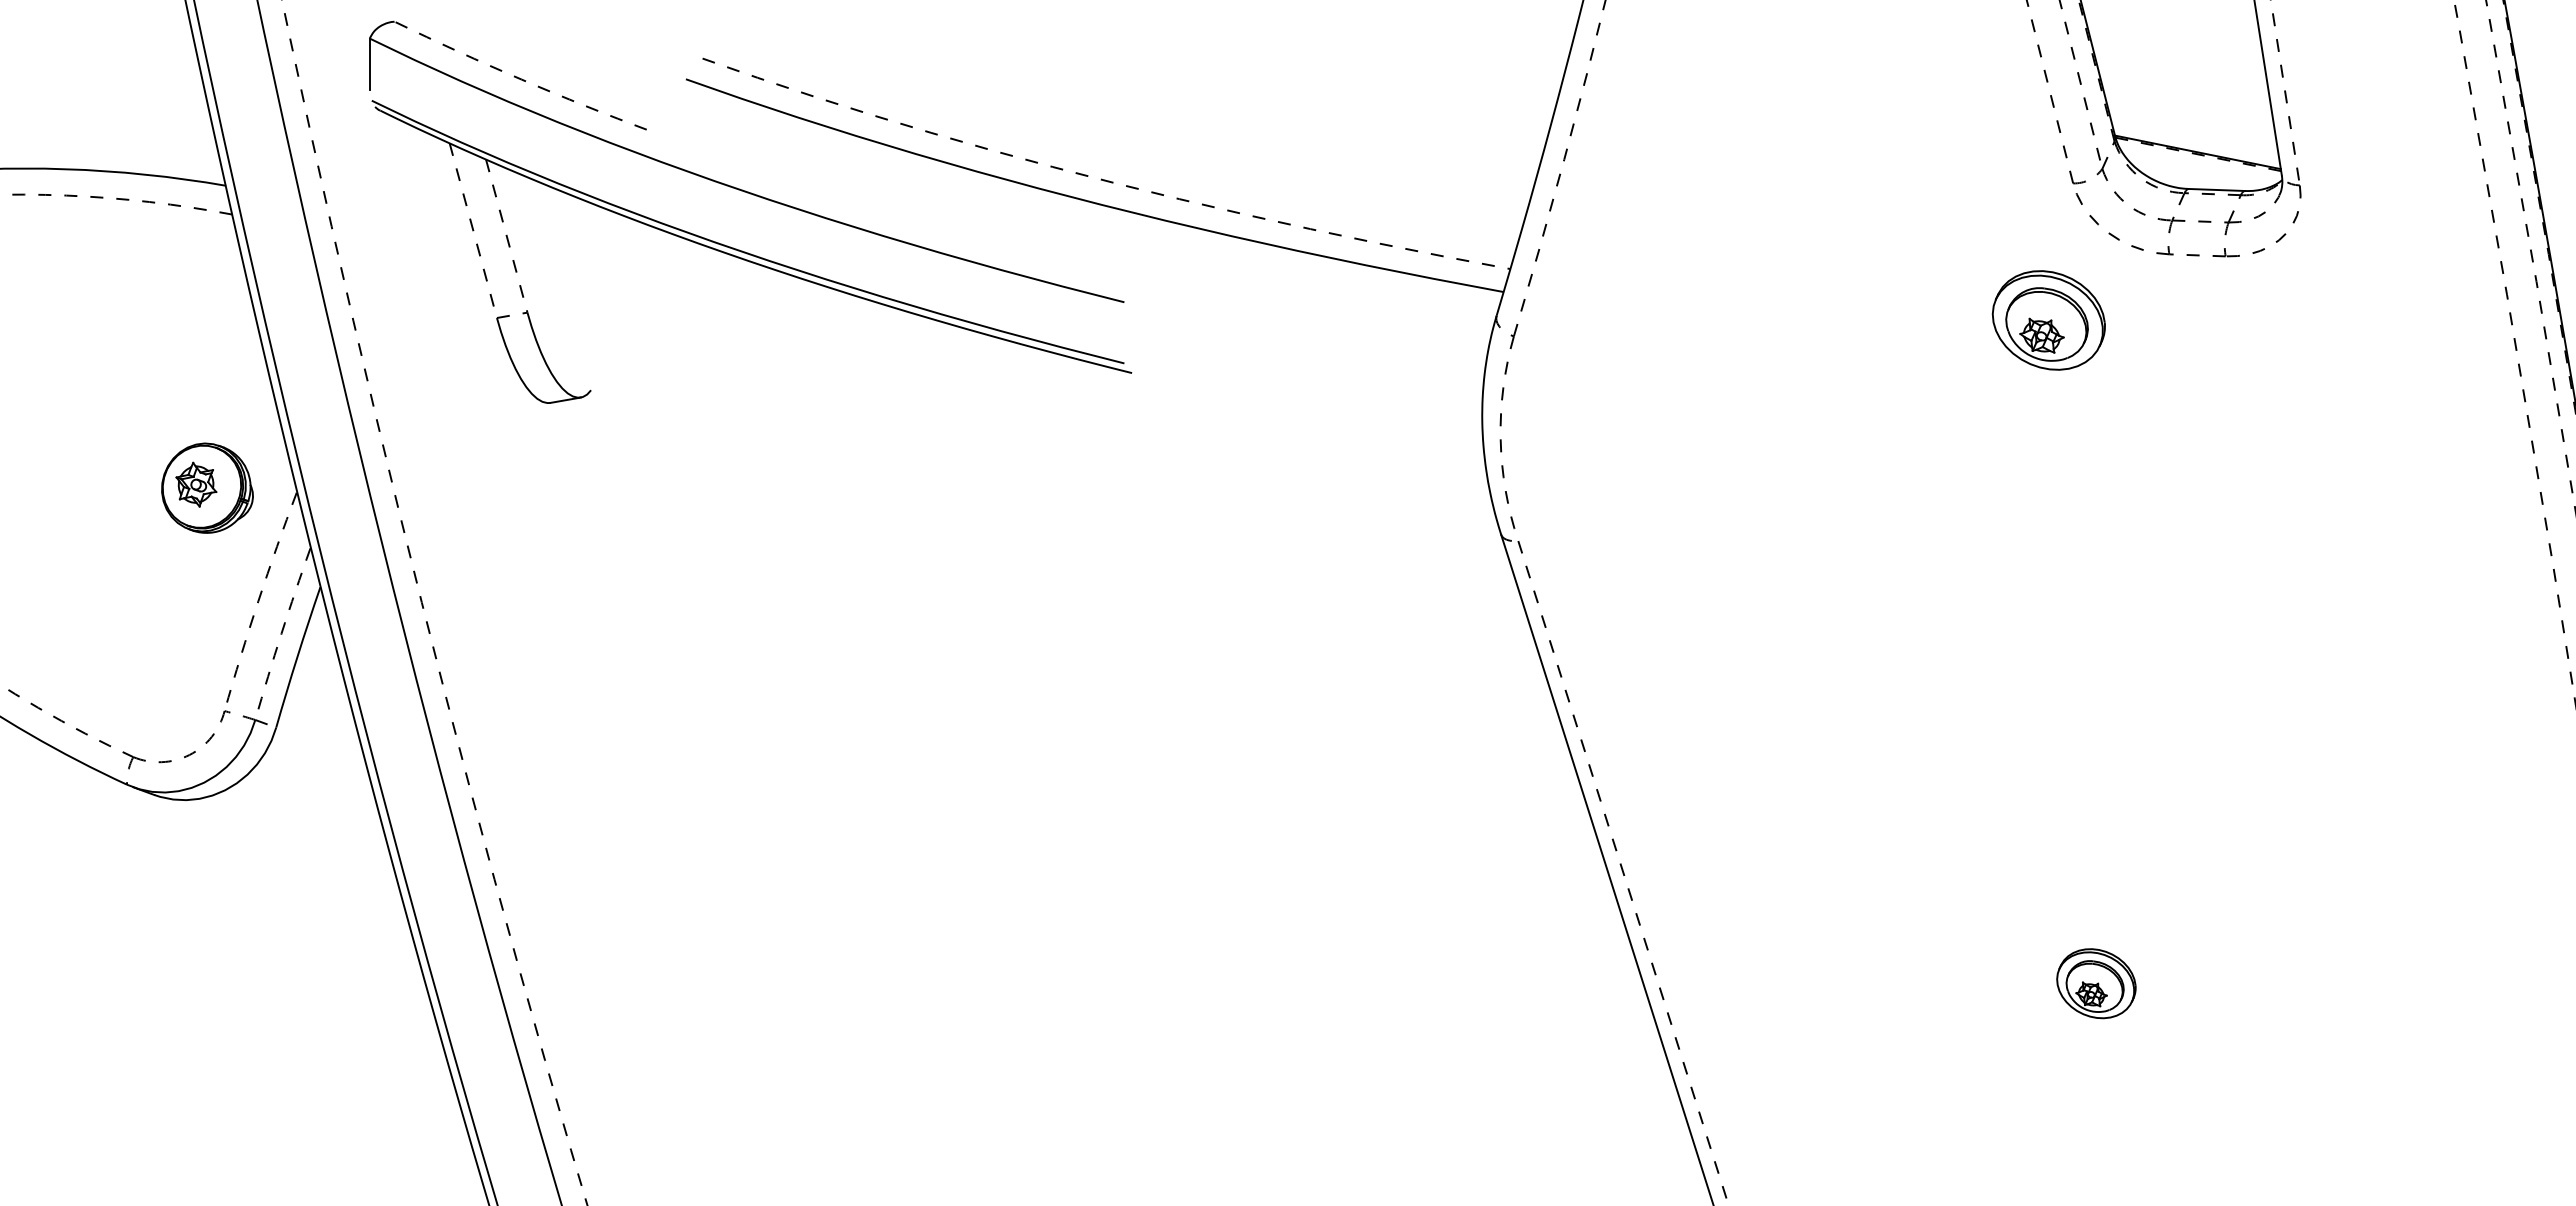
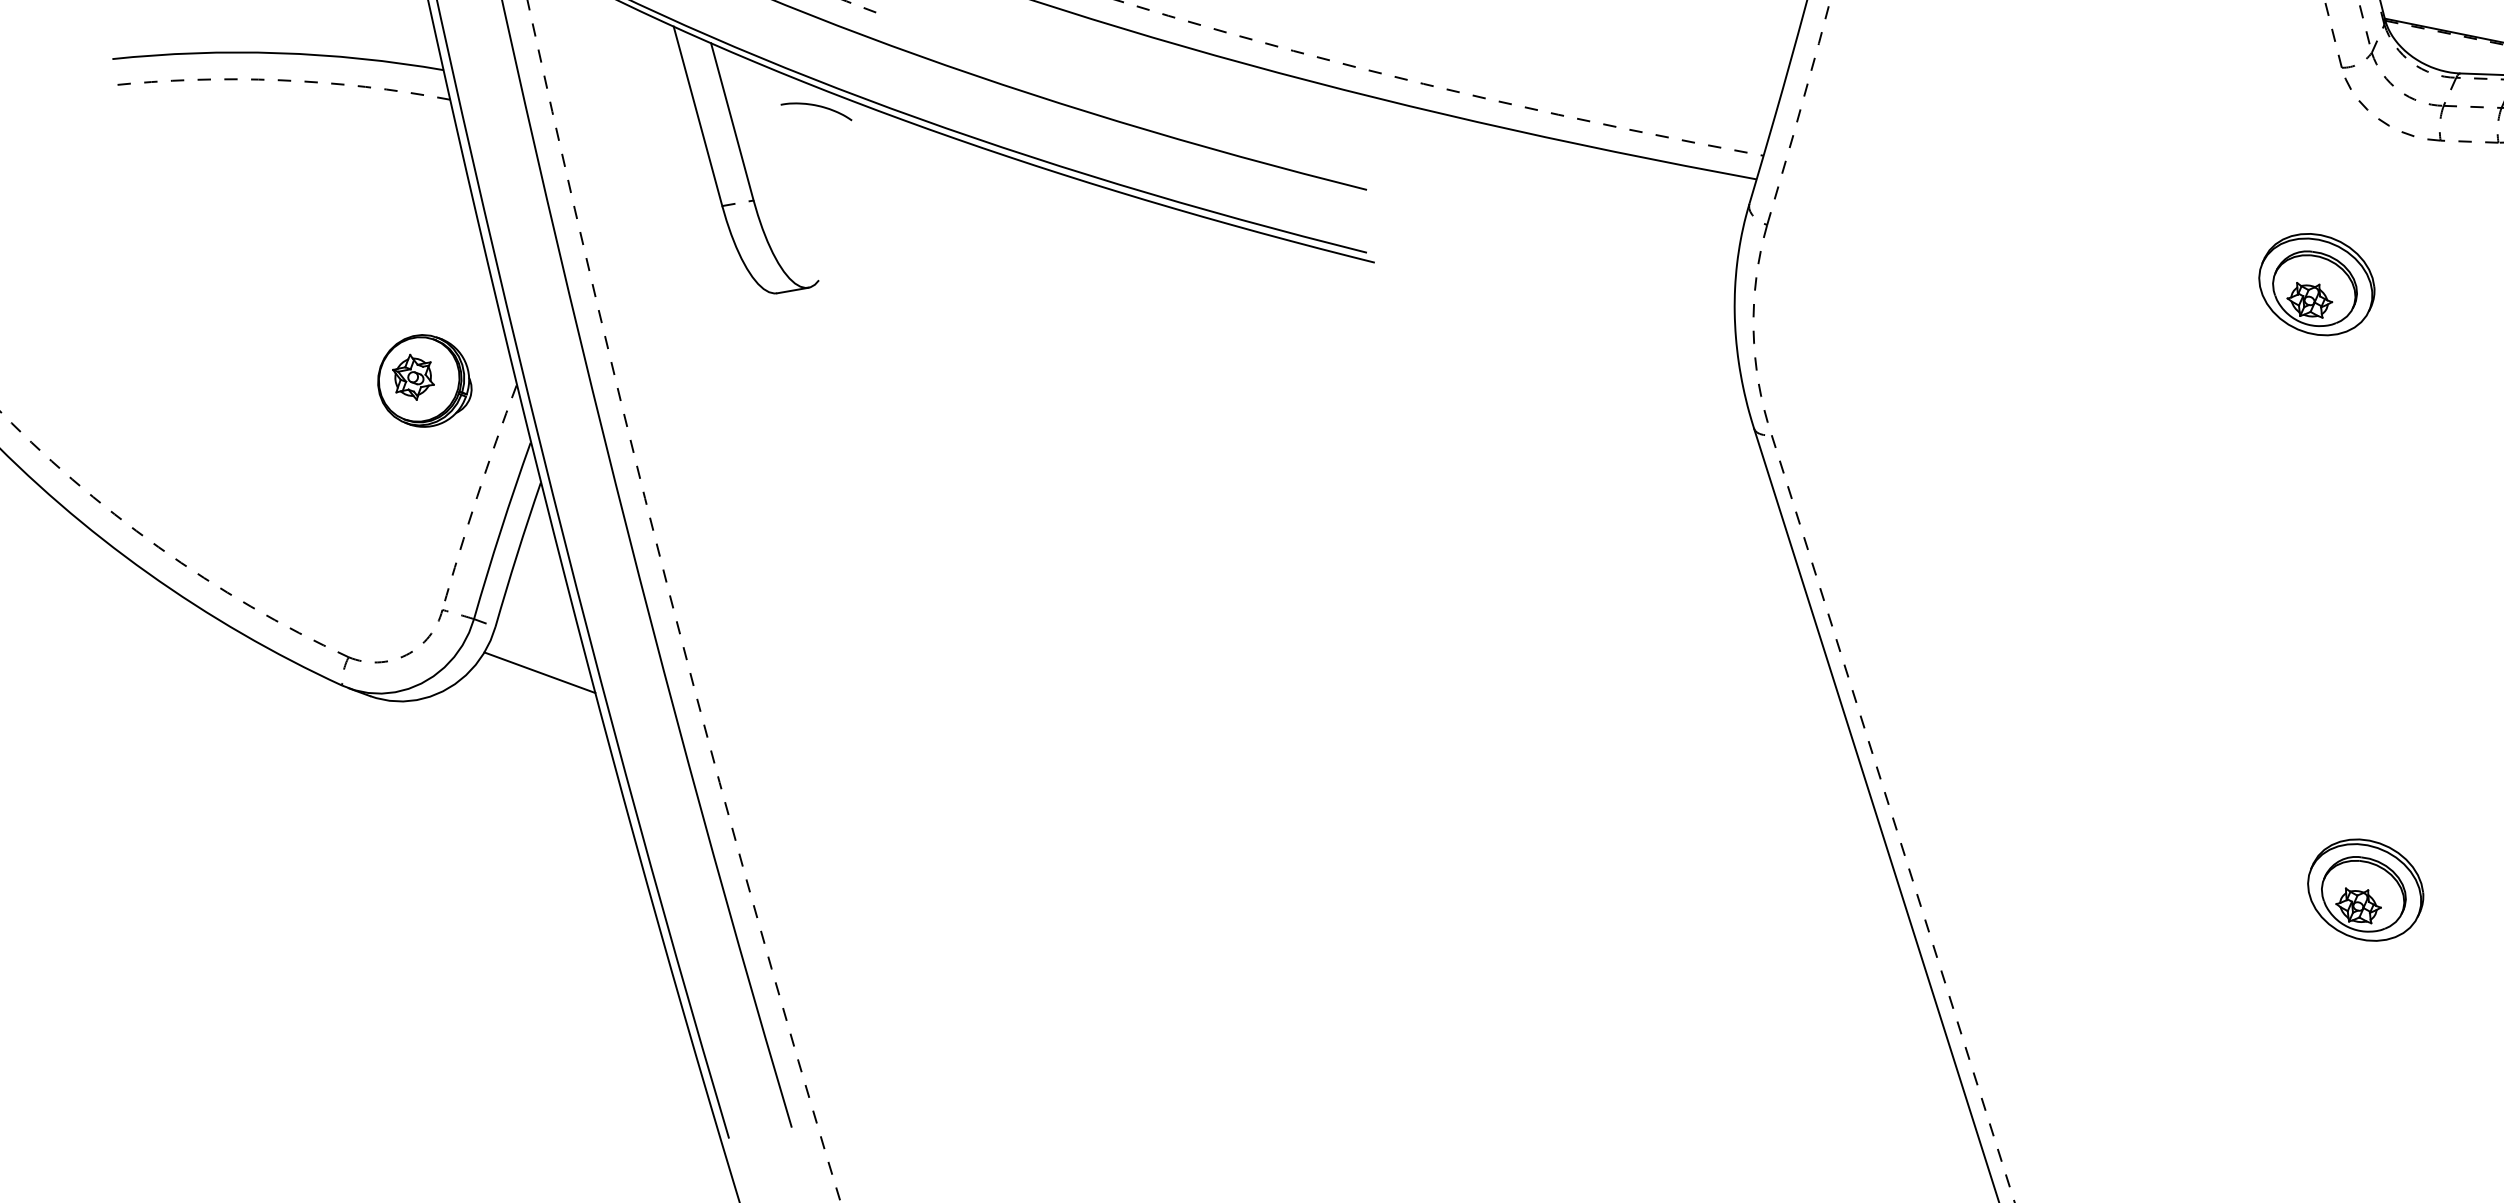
curve: (589, 221) -> (817, 106), added
line: (473, 230) -> (698, 116), dashed -> solid
line: (506, 236) -> (732, 122), dashed -> solid
part: (2048, 320) -> (2316, 284), moved
arc: (281, 633) -> (500, 530), dashed -> solid
line: (319, 771) -> (539, 672), added
part: (2096, 983) -> (2365, 889), size x1.43

